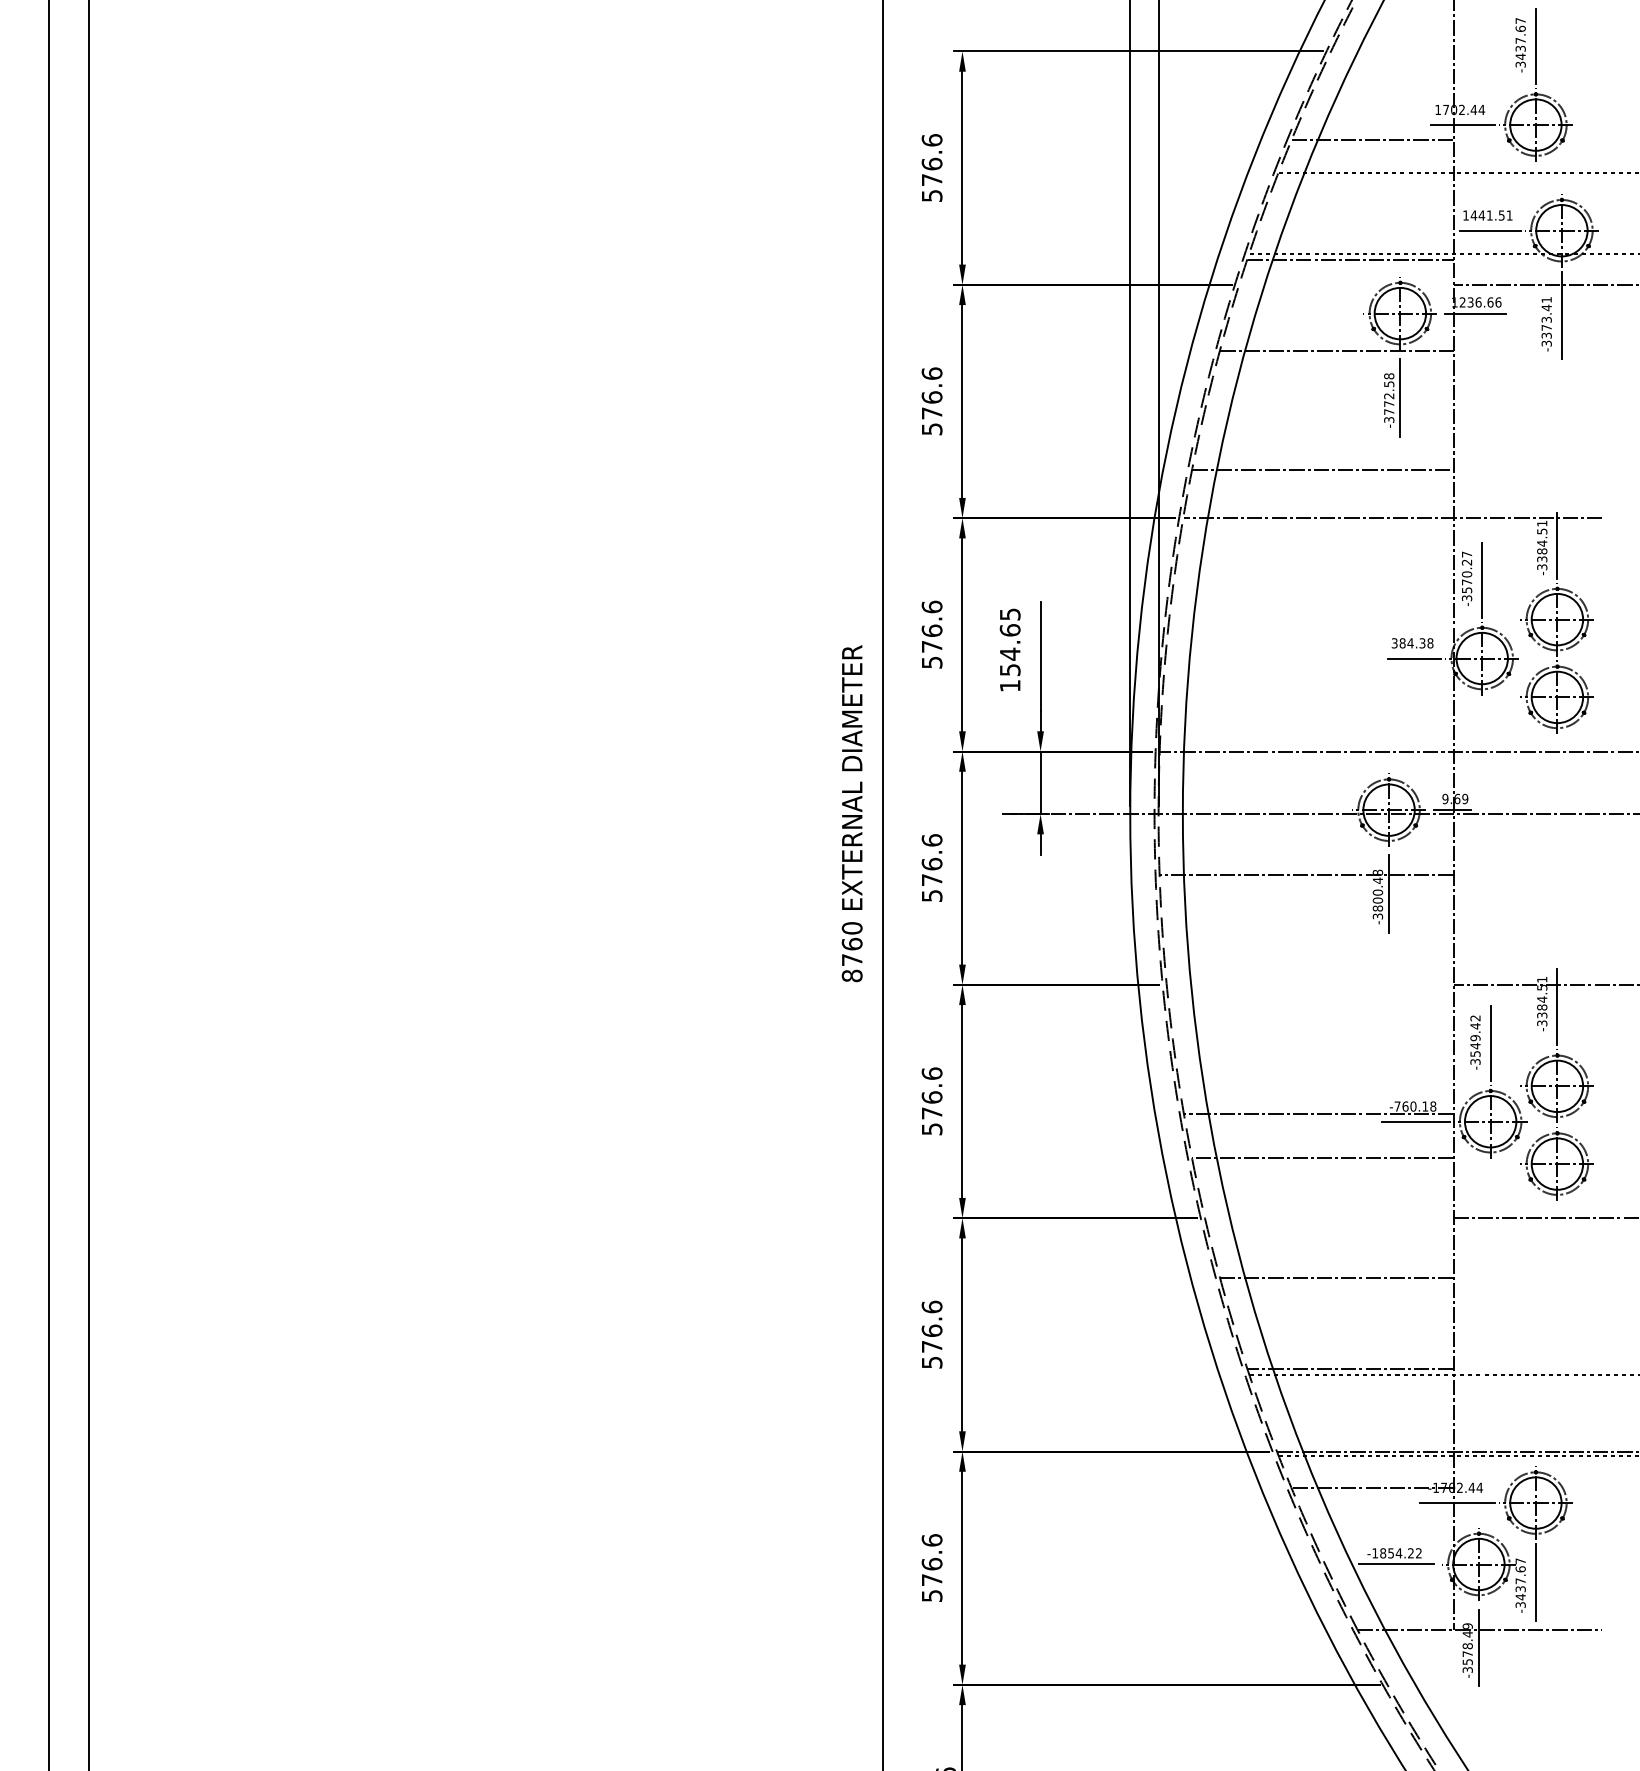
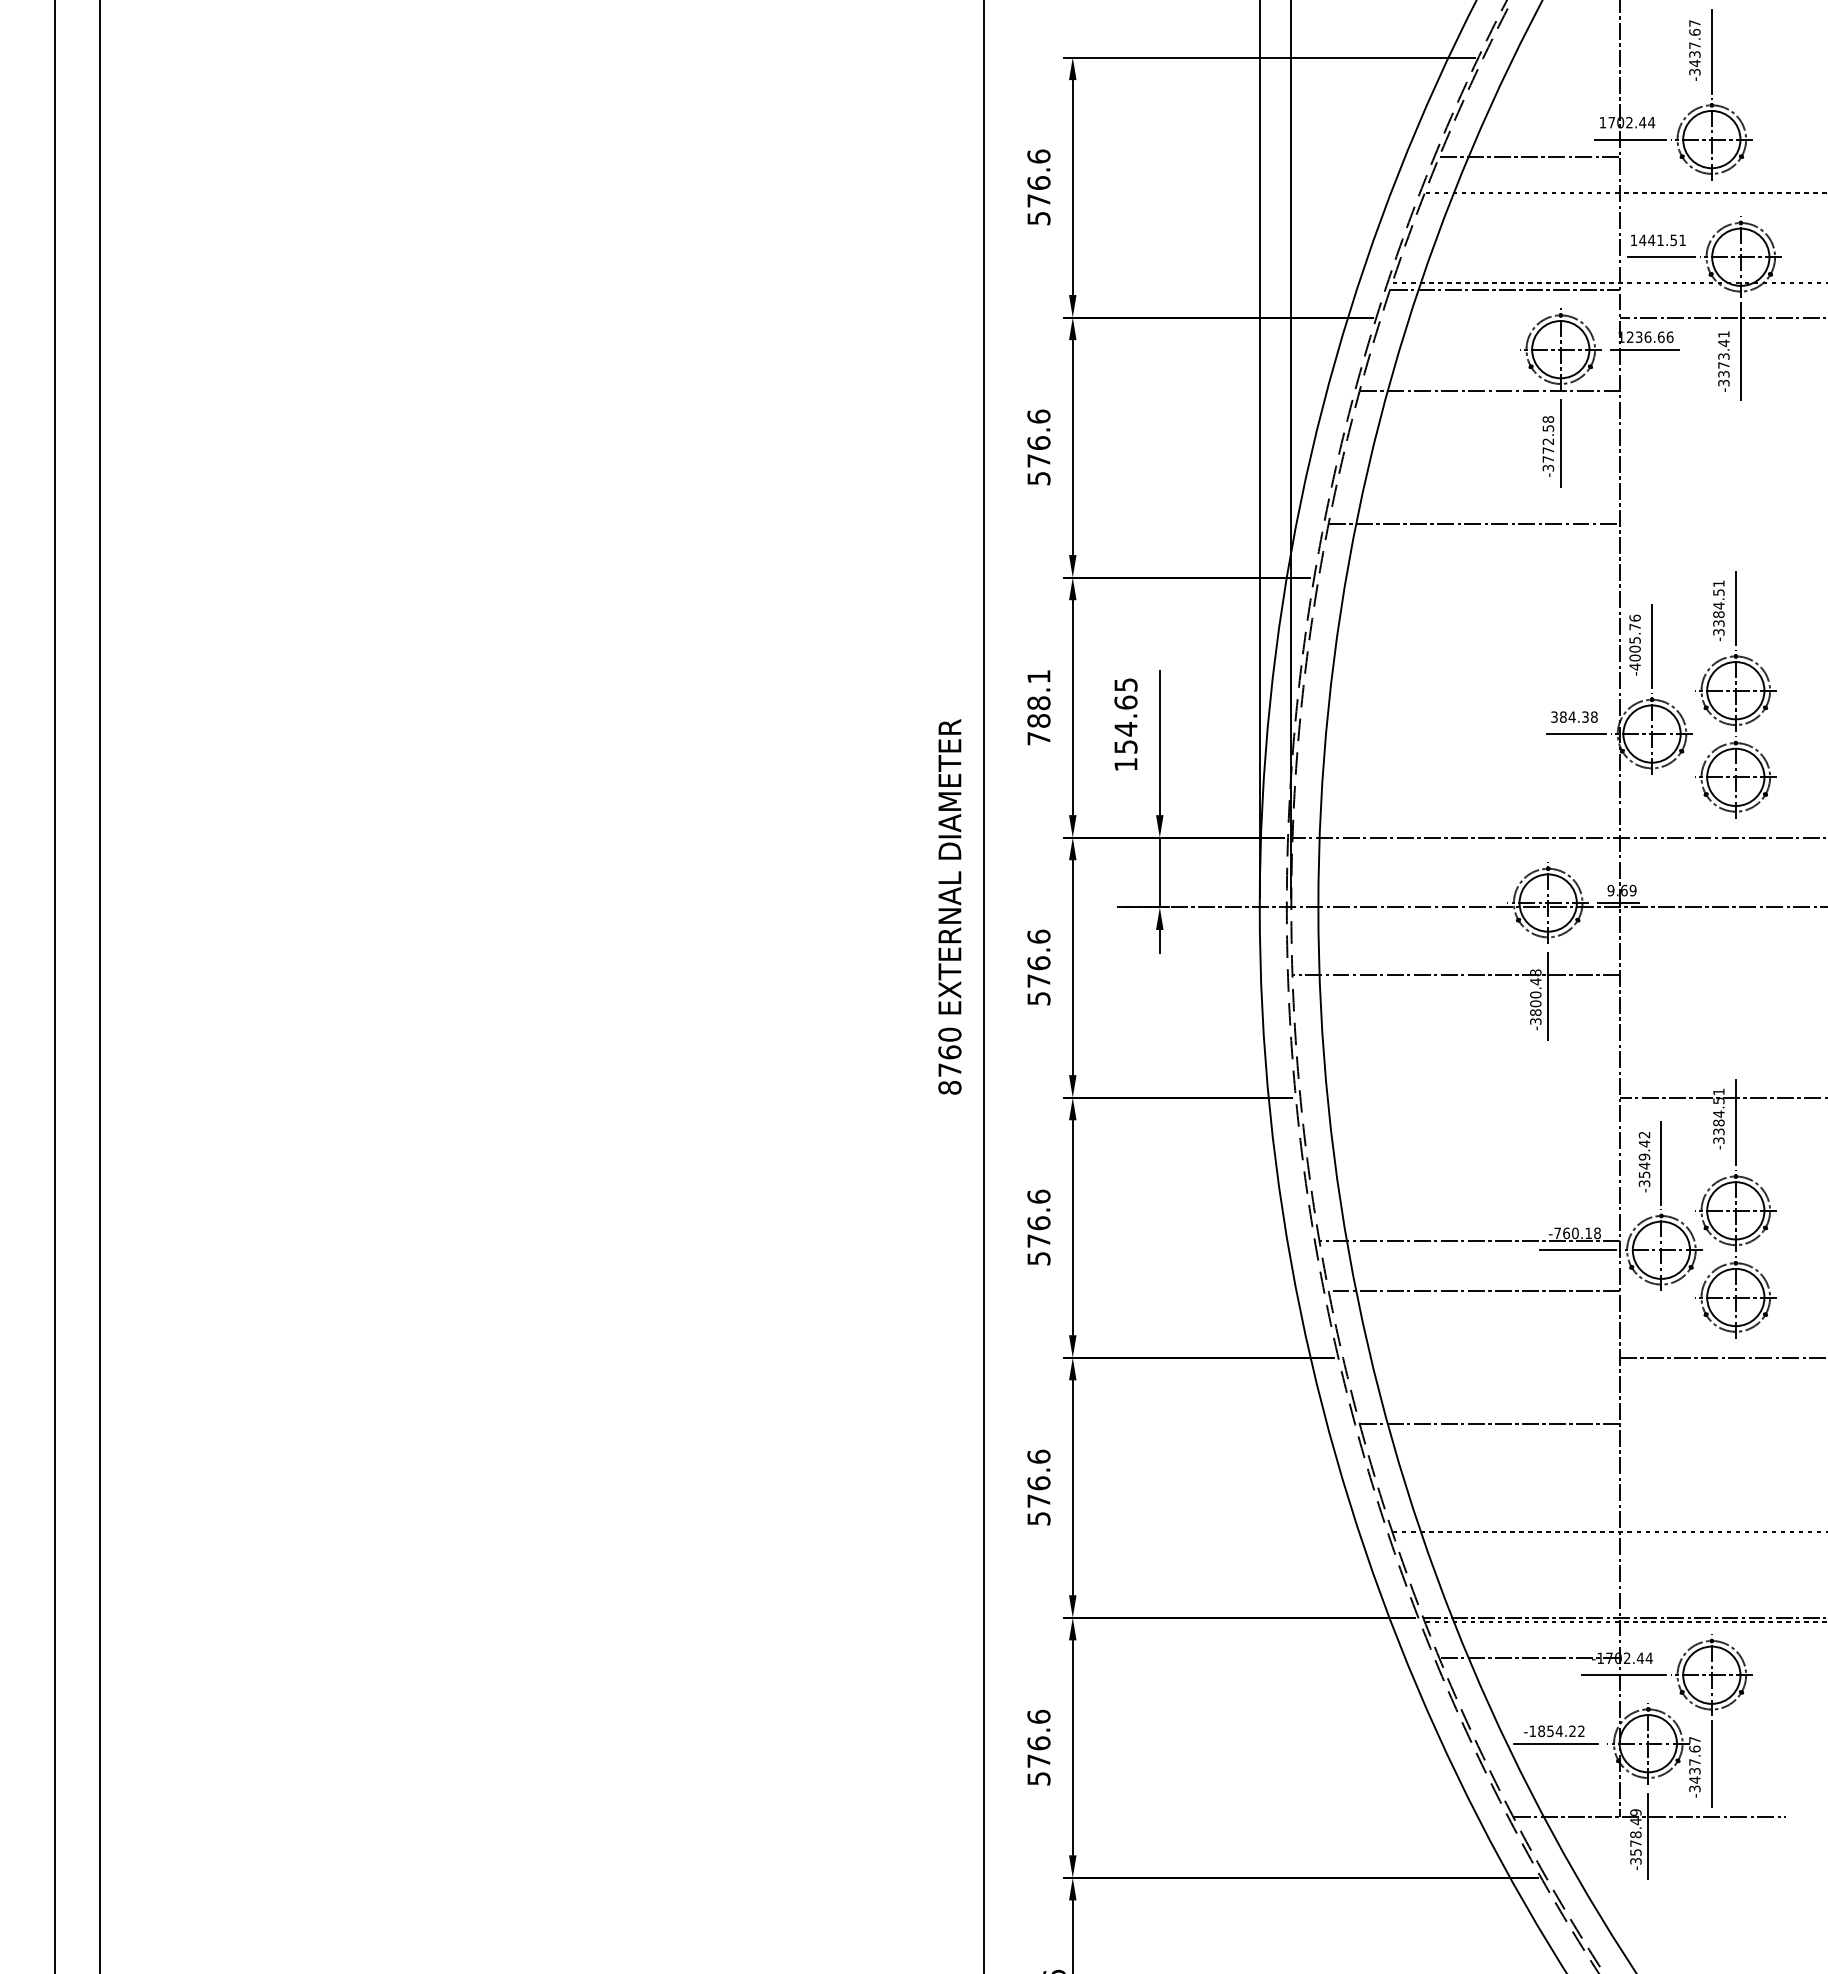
line: (1392, 518) -> (1552, 577), removed
text: (1466, 576) -> (1634, 642), -3570.27 -> -4005.76
text: (931, 634) -> (1038, 707), 576.6 -> 788.1
line: (1350, 1368) -> (1505, 1525), removed

